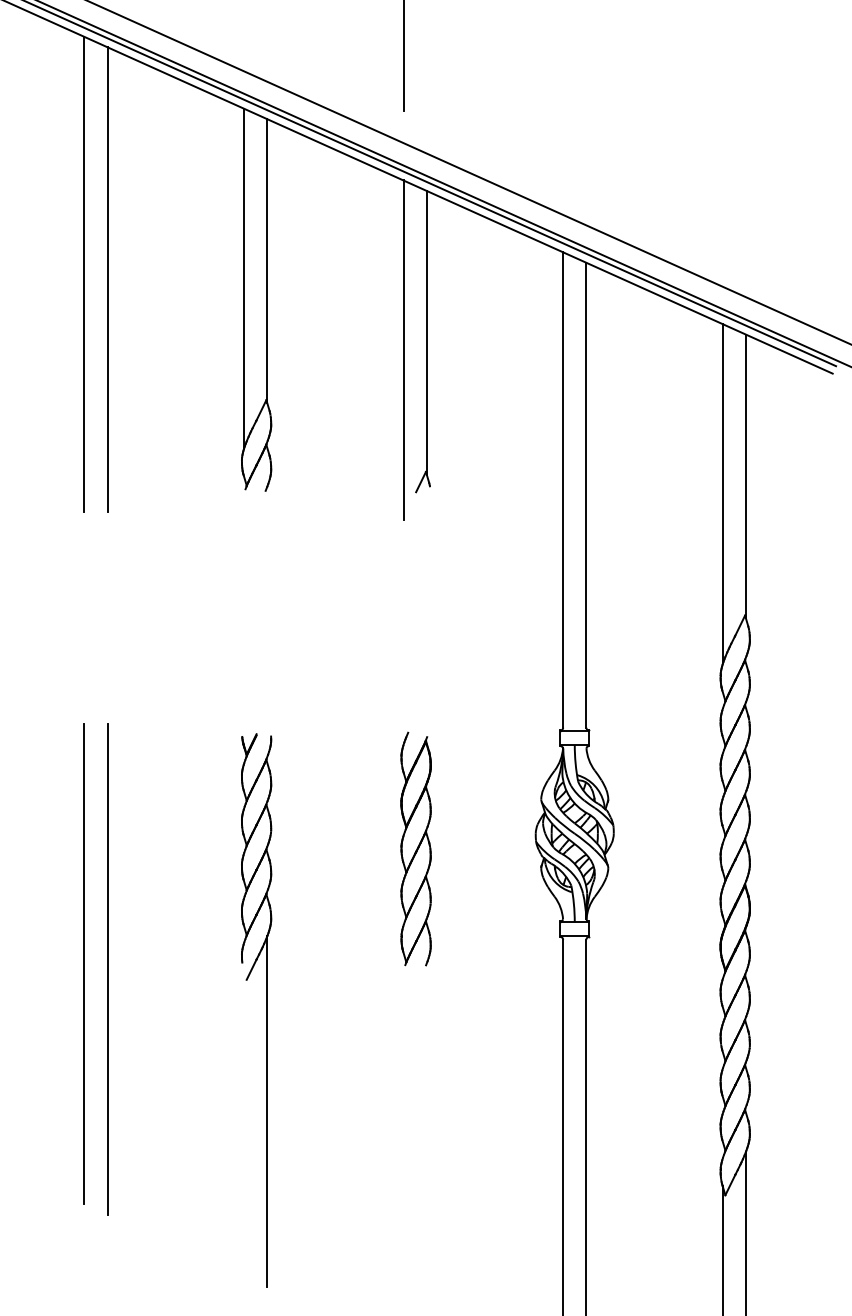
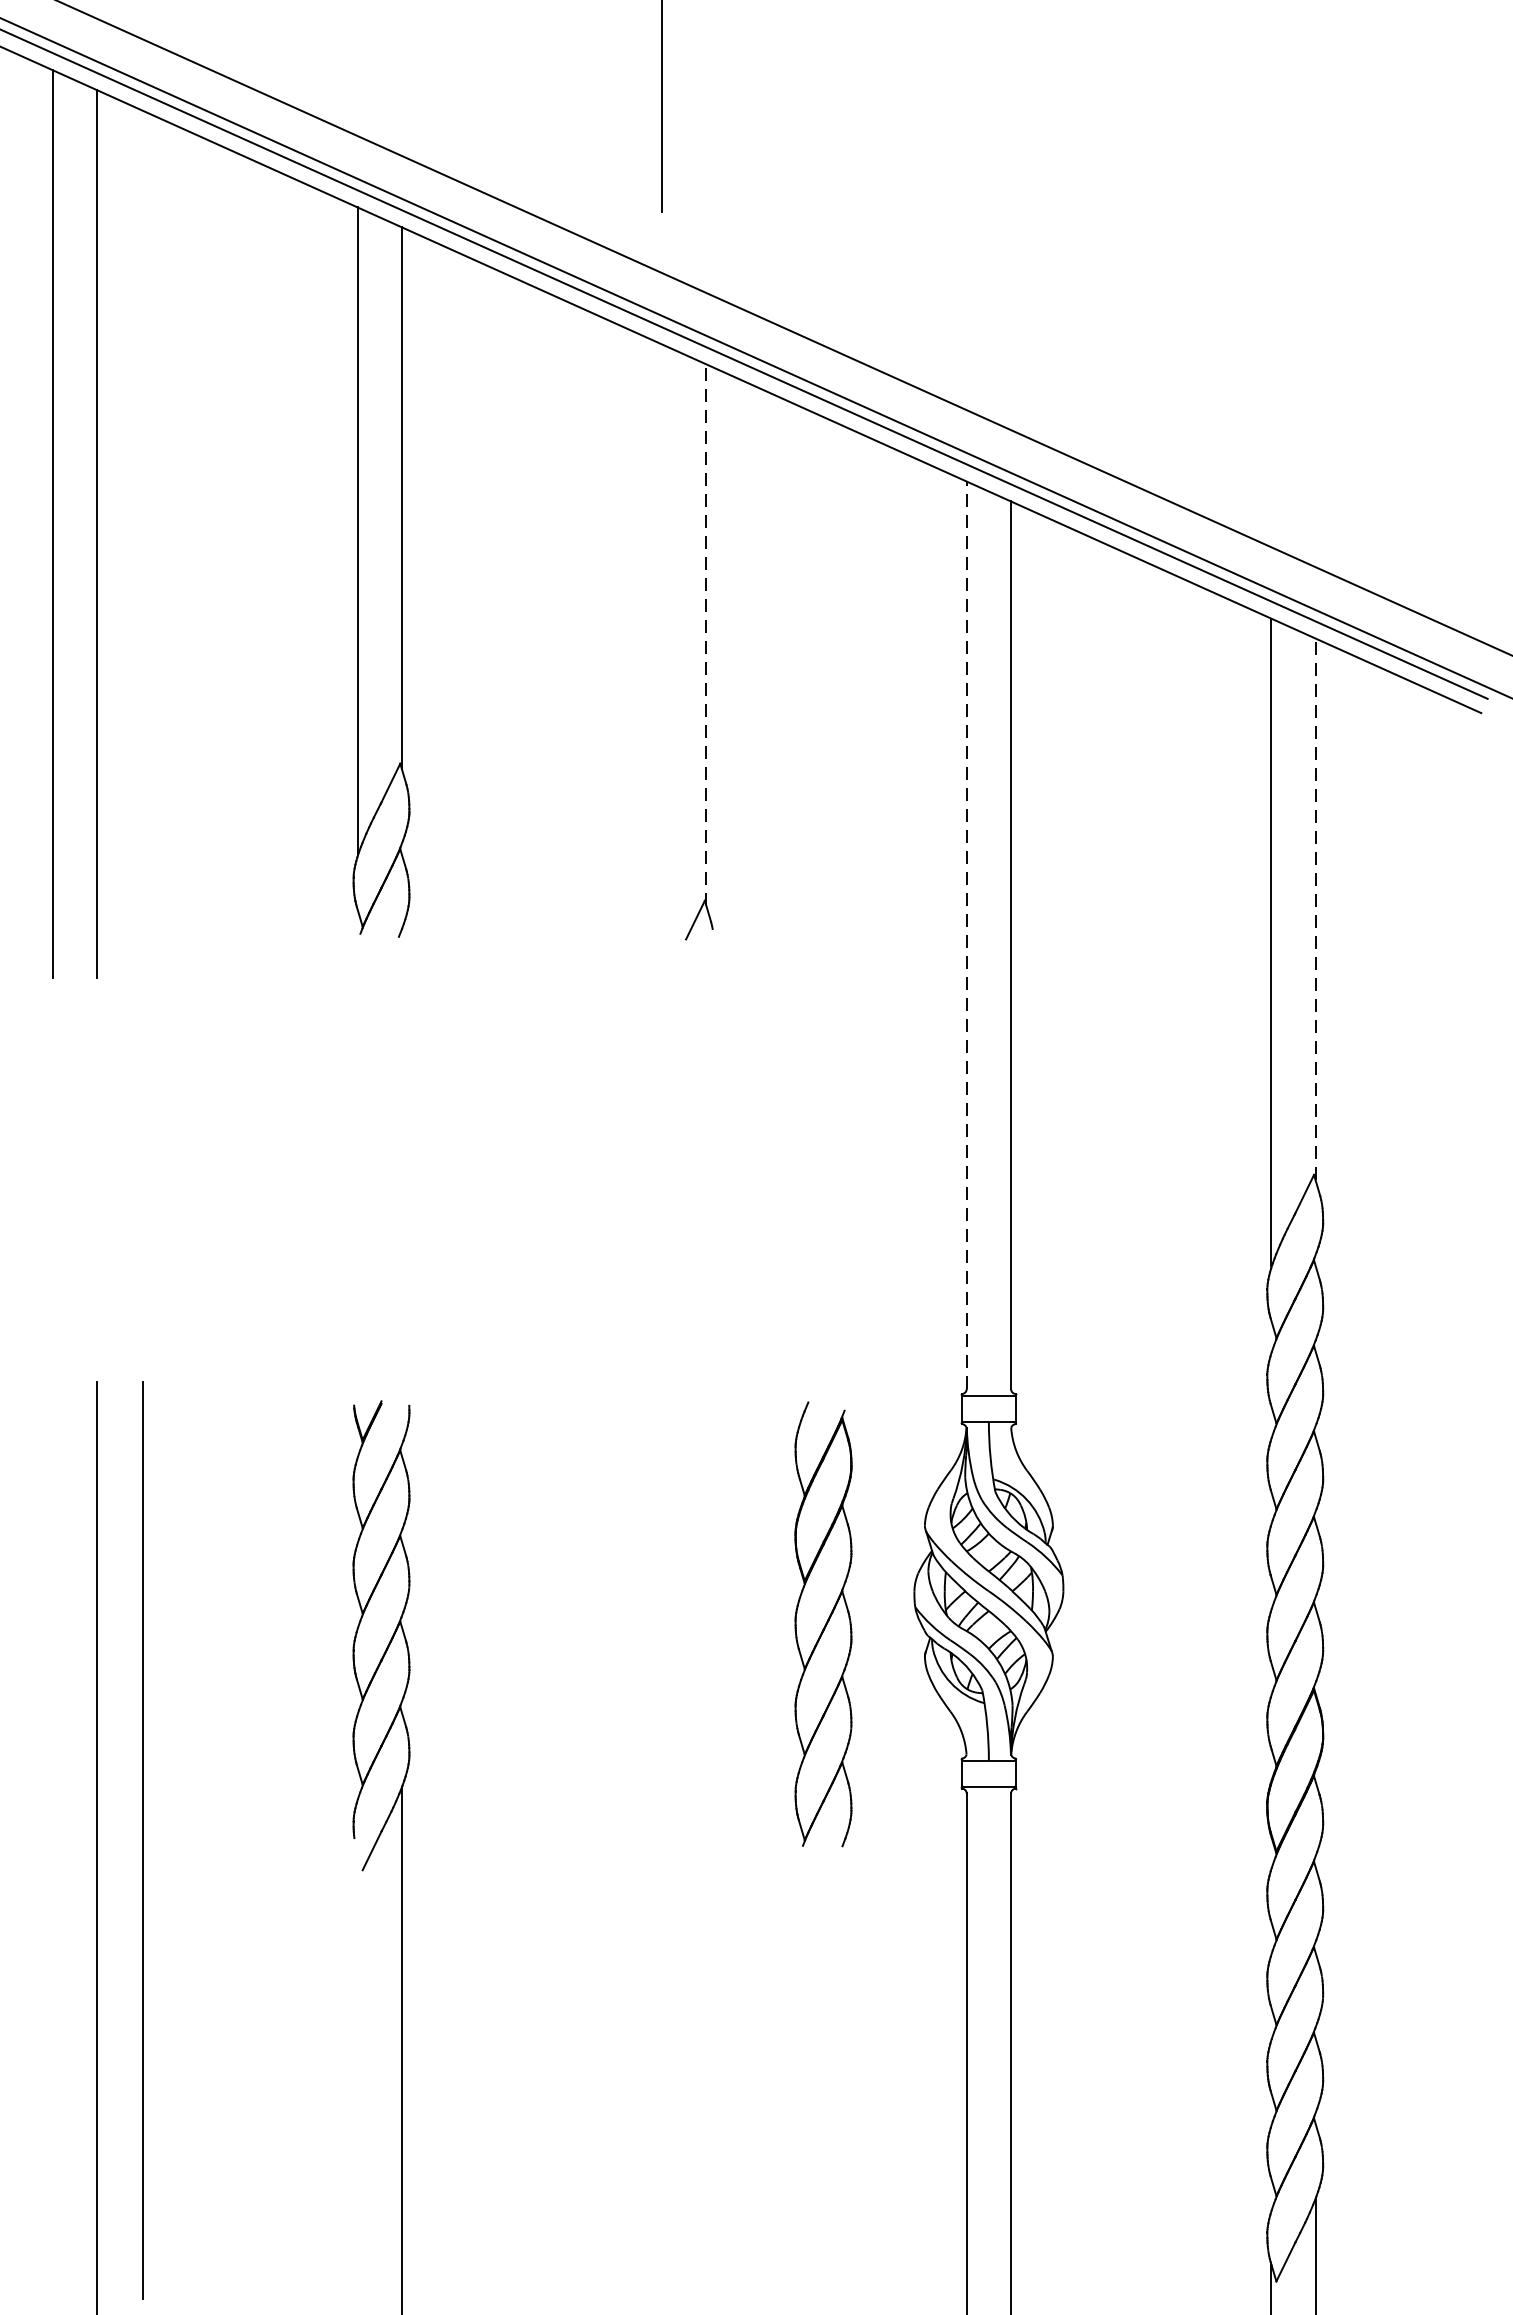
line: (426, 332) -> (705, 634), solid -> dashed
line: (403, 349) -> (661, 667), removed
line: (745, 476) -> (1314, 909), solid -> dashed
line: (563, 490) -> (967, 936), solid -> dashed
part: (415, 848) -> (822, 1623), moved
line: (83, 963) -> (140, 1839), moved

